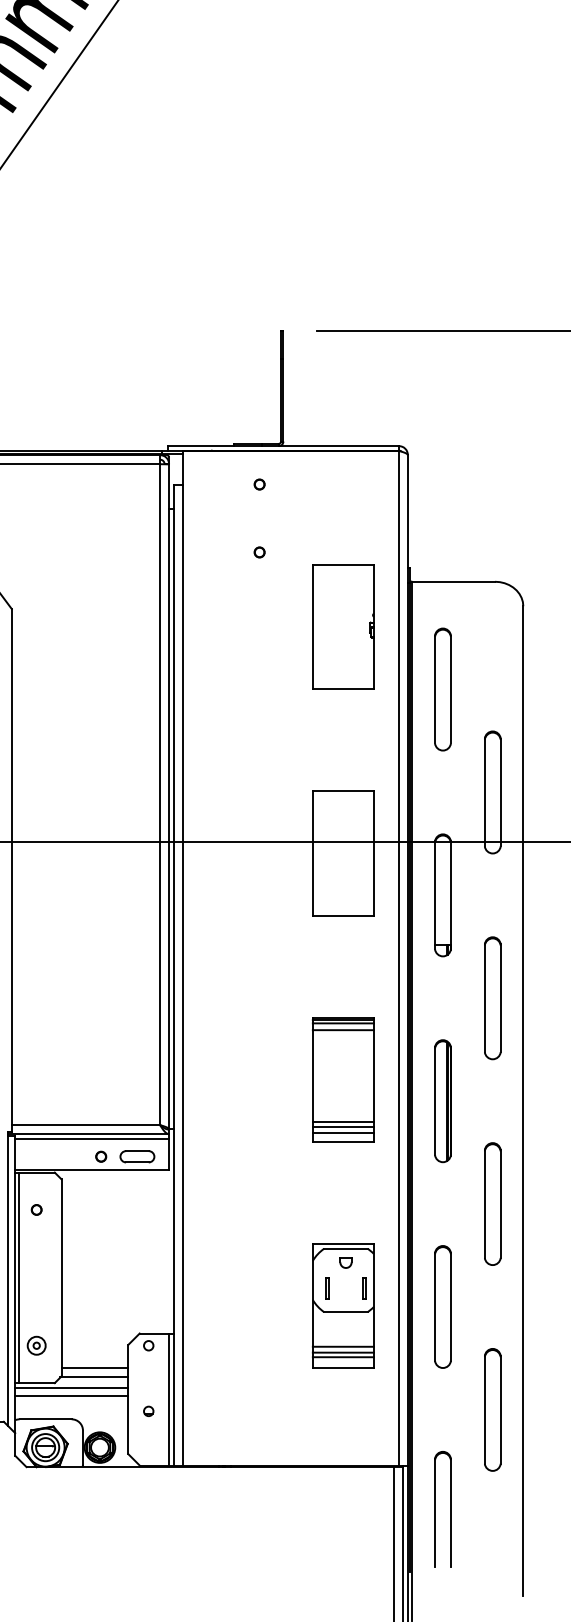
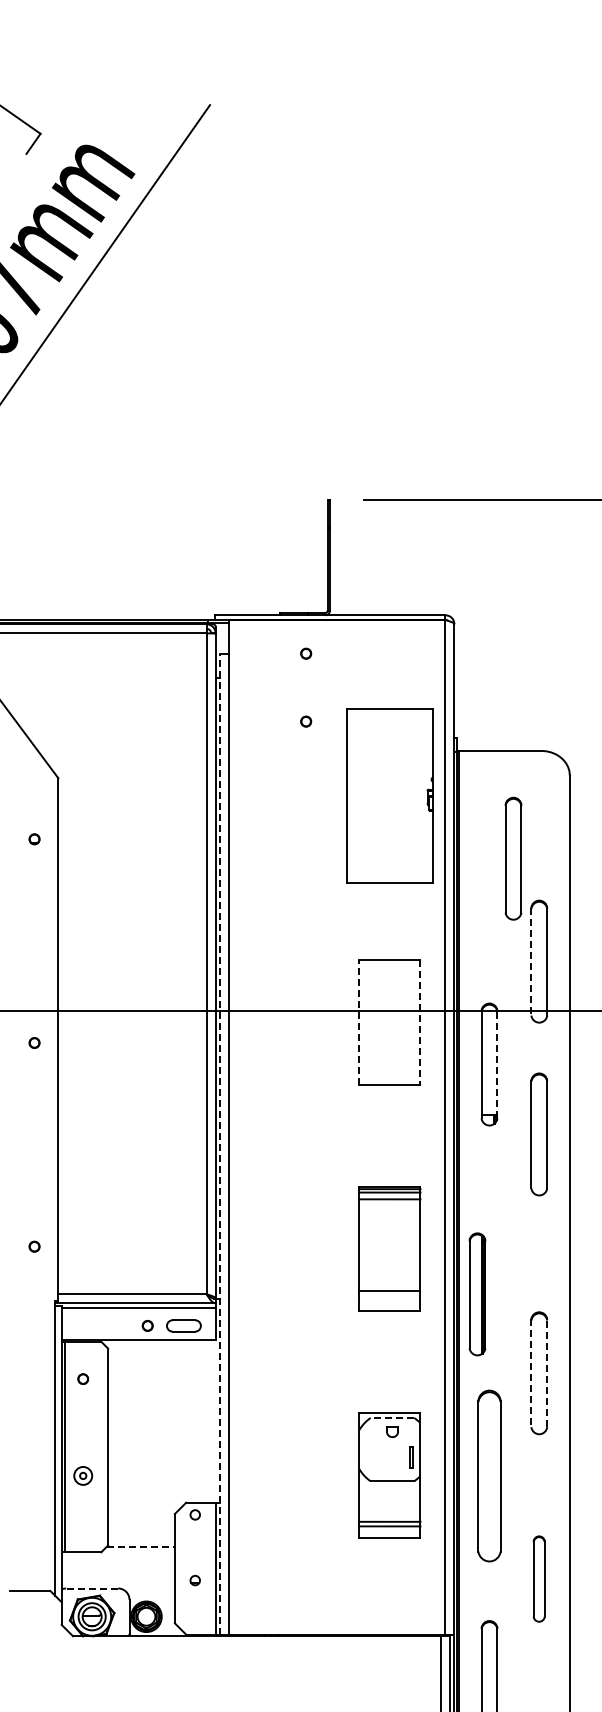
part: (342, 627) -> (389, 796), size x1.4
part: (442, 689) -> (513, 858), moved
line: (484, 792) -> (531, 961), solid -> dashed
line: (312, 853) -> (359, 1022), solid -> dashed
line: (373, 854) -> (420, 1023), solid -> dashed
line: (450, 895) -> (497, 1064), solid -> dashed
line: (173, 974) -> (220, 1143), solid -> dashed
part: (491, 998) -> (538, 1134), moved
part: (442, 1101) -> (477, 1294), moved
line: (342, 1126) -> (389, 1295), removed
line: (342, 1132) -> (389, 1301), removed
line: (484, 1204) -> (531, 1373), solid -> dashed
line: (500, 1204) -> (547, 1373), solid -> dashed
line: (345, 1248) -> (392, 1417), solid -> dashed
part: (326, 1288) -> (373, 1457), removed
part: (442, 1307) -> (489, 1476), size x1.4
part: (36, 1345) -> (83, 1475), moved
line: (342, 1346) -> (389, 1515), removed
line: (94, 1368) -> (141, 1537), removed
line: (93, 1377) -> (140, 1546), solid -> dashed
line: (70, 1388) -> (117, 1557), removed
line: (70, 1396) -> (117, 1565), removed
part: (491, 1409) -> (538, 1578), size x0.7
line: (44, 1419) -> (91, 1588), solid -> dashed

